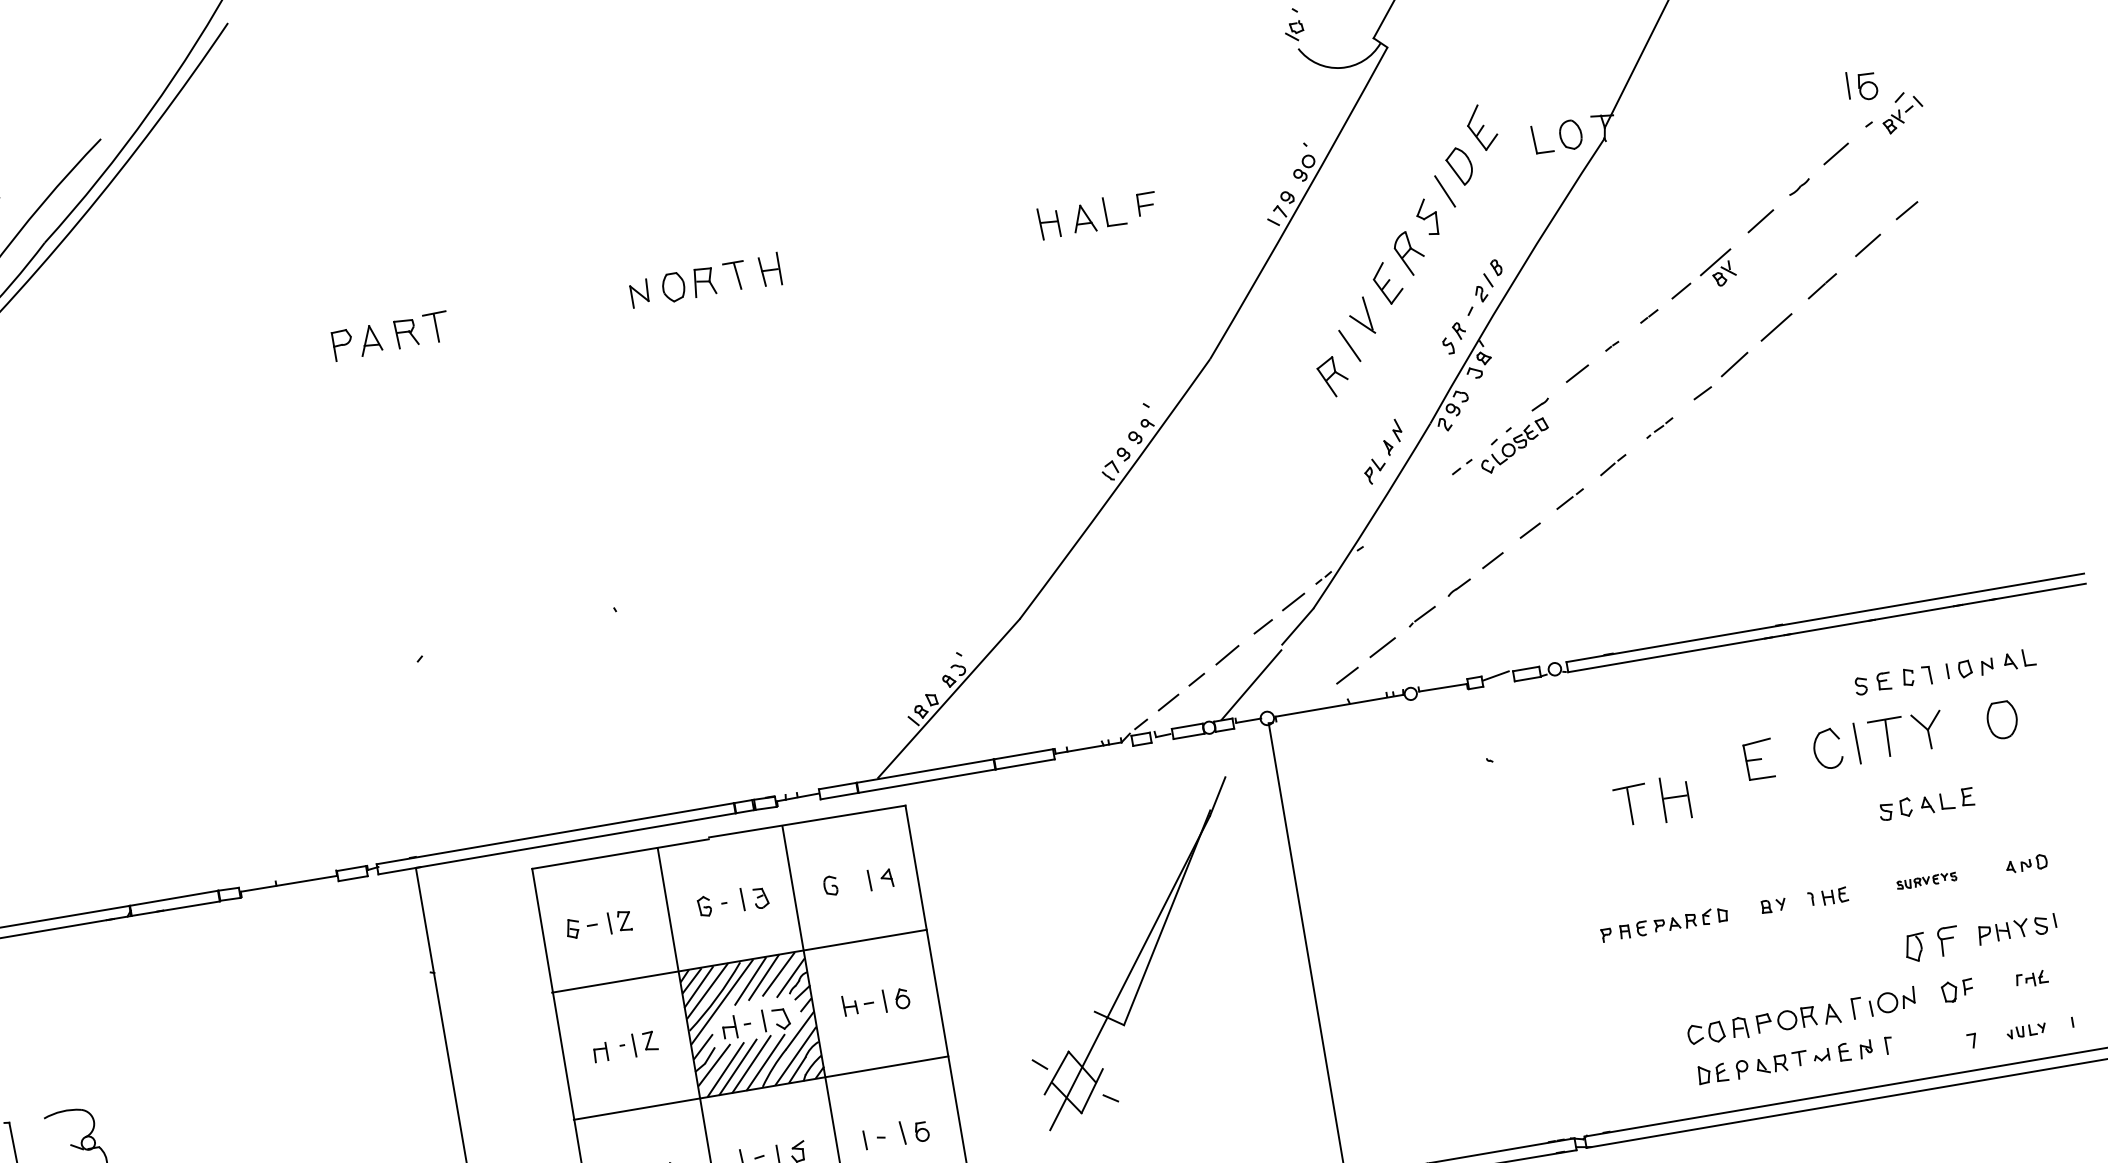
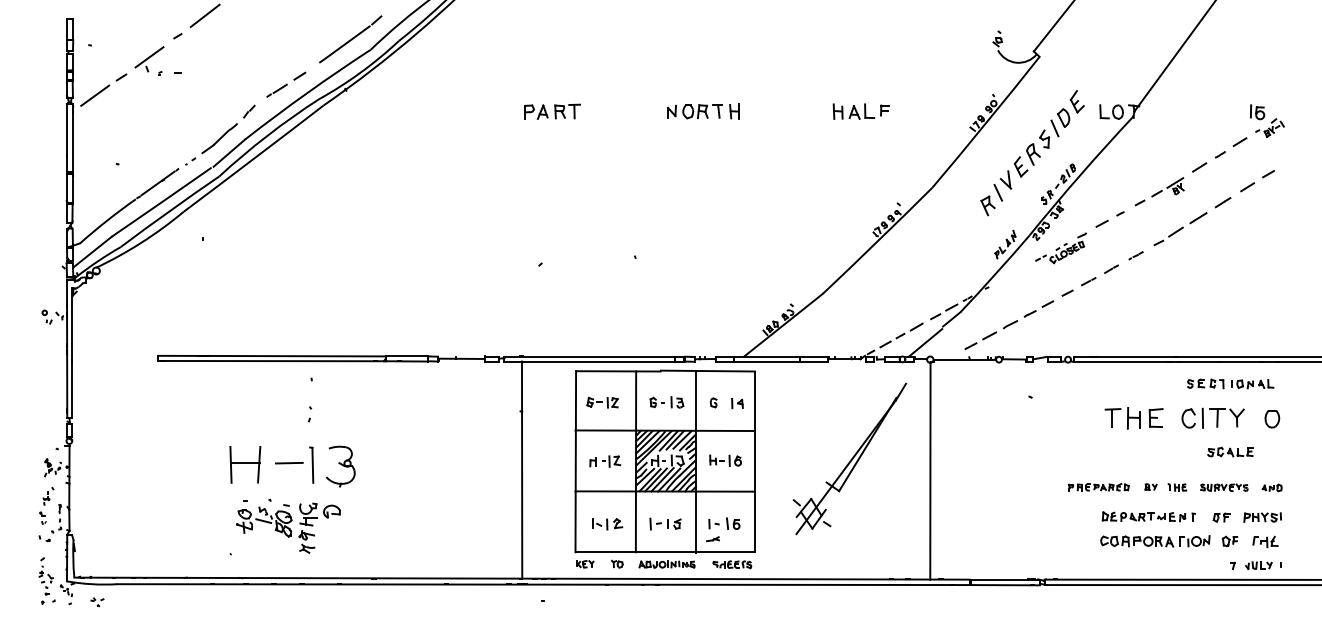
part: (1095, 214) -> (860, 111), moved
part: (1944, 670) -> (1230, 383), moved
part: (1651, 802) -> (1122, 418), moved
part: (1926, 880) -> (1224, 487), size x1.67
part: (1931, 943) -> (1221, 517), size x0.62
part: (2031, 978) -> (1265, 541), size x1.67
part: (2025, 1030) -> (1258, 565), size x1.43
part: (1794, 1059) -> (1148, 516), moved

